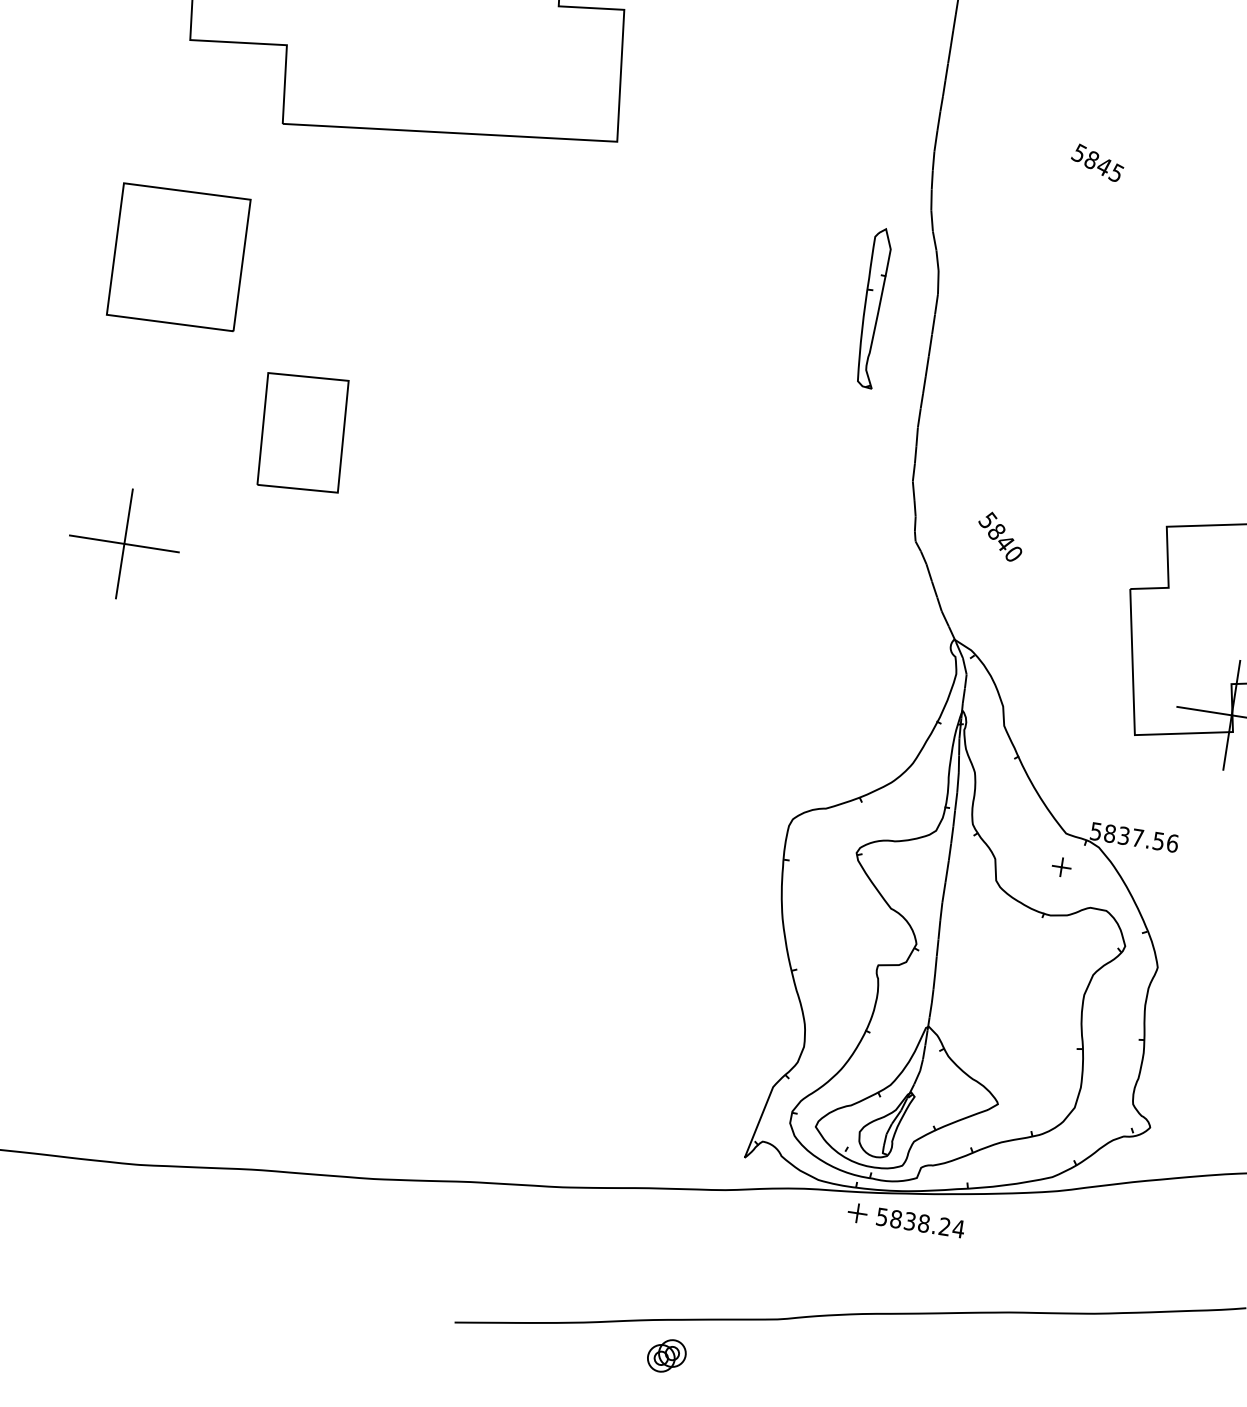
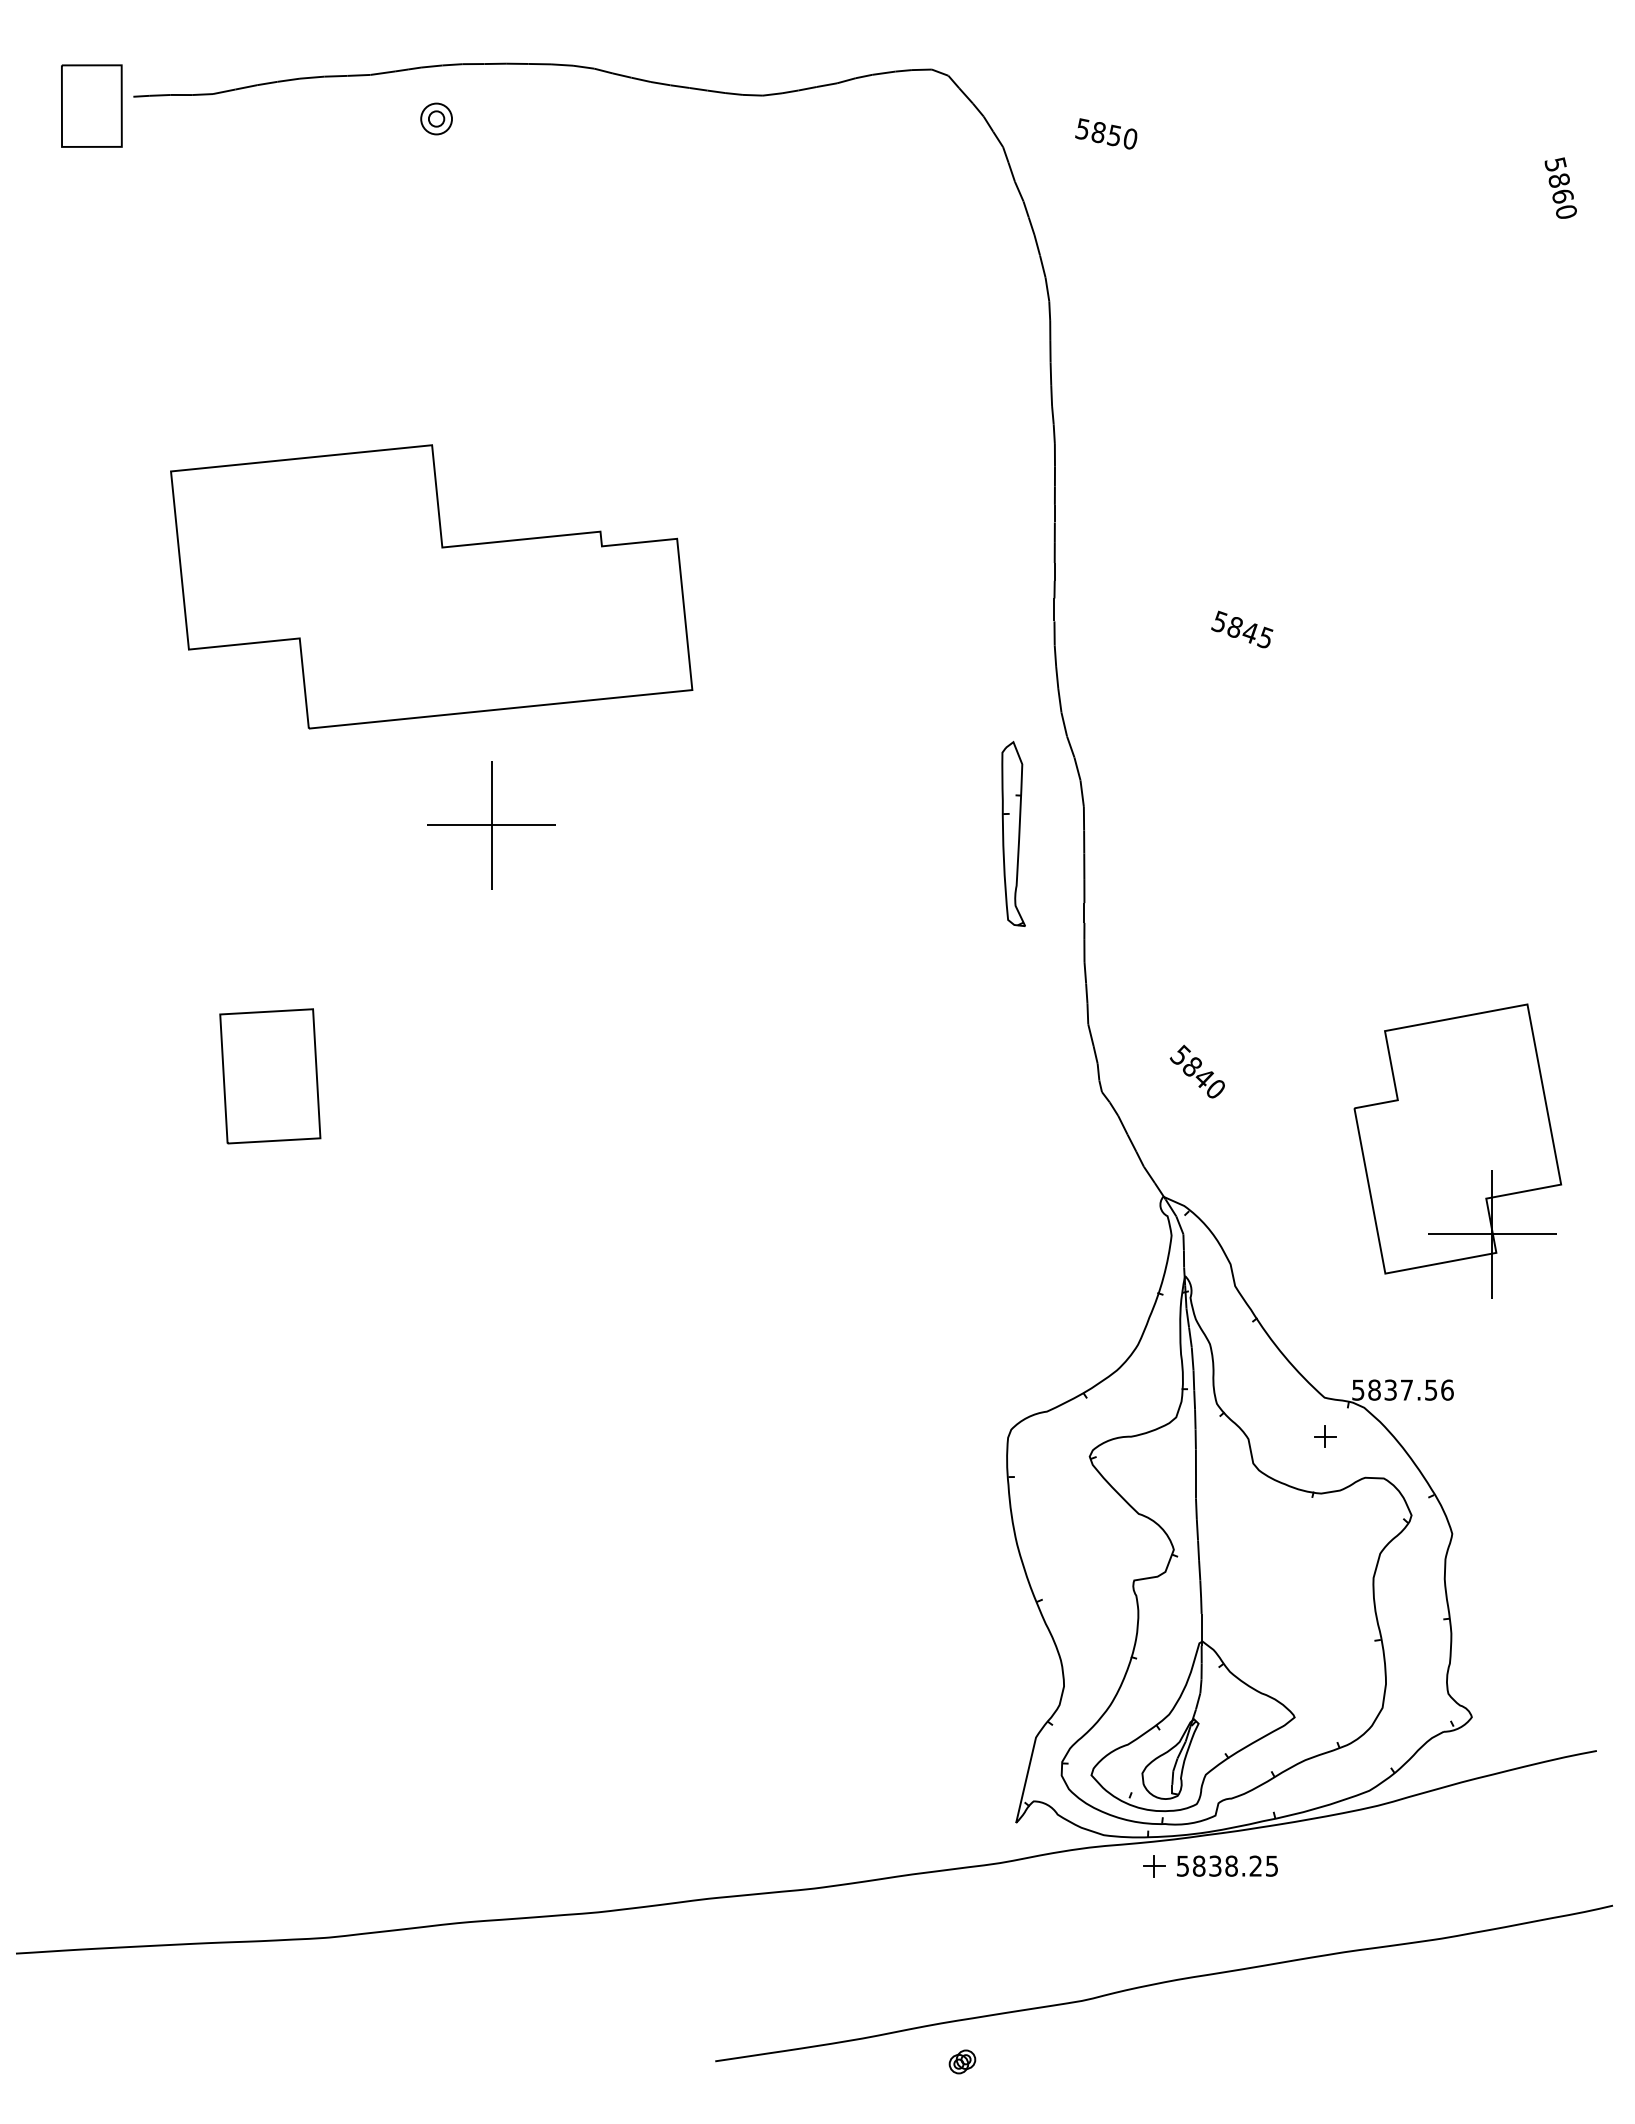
part: (178, 257) -> (213, 898), removed
part: (303, 432) -> (270, 1076), moved
part: (124, 544) -> (491, 825), moved
text: (958, 1228) -> (1271, 1865), 5838.24 -> 5838.25
part: (666, 1355) -> (962, 2061), size x0.6

